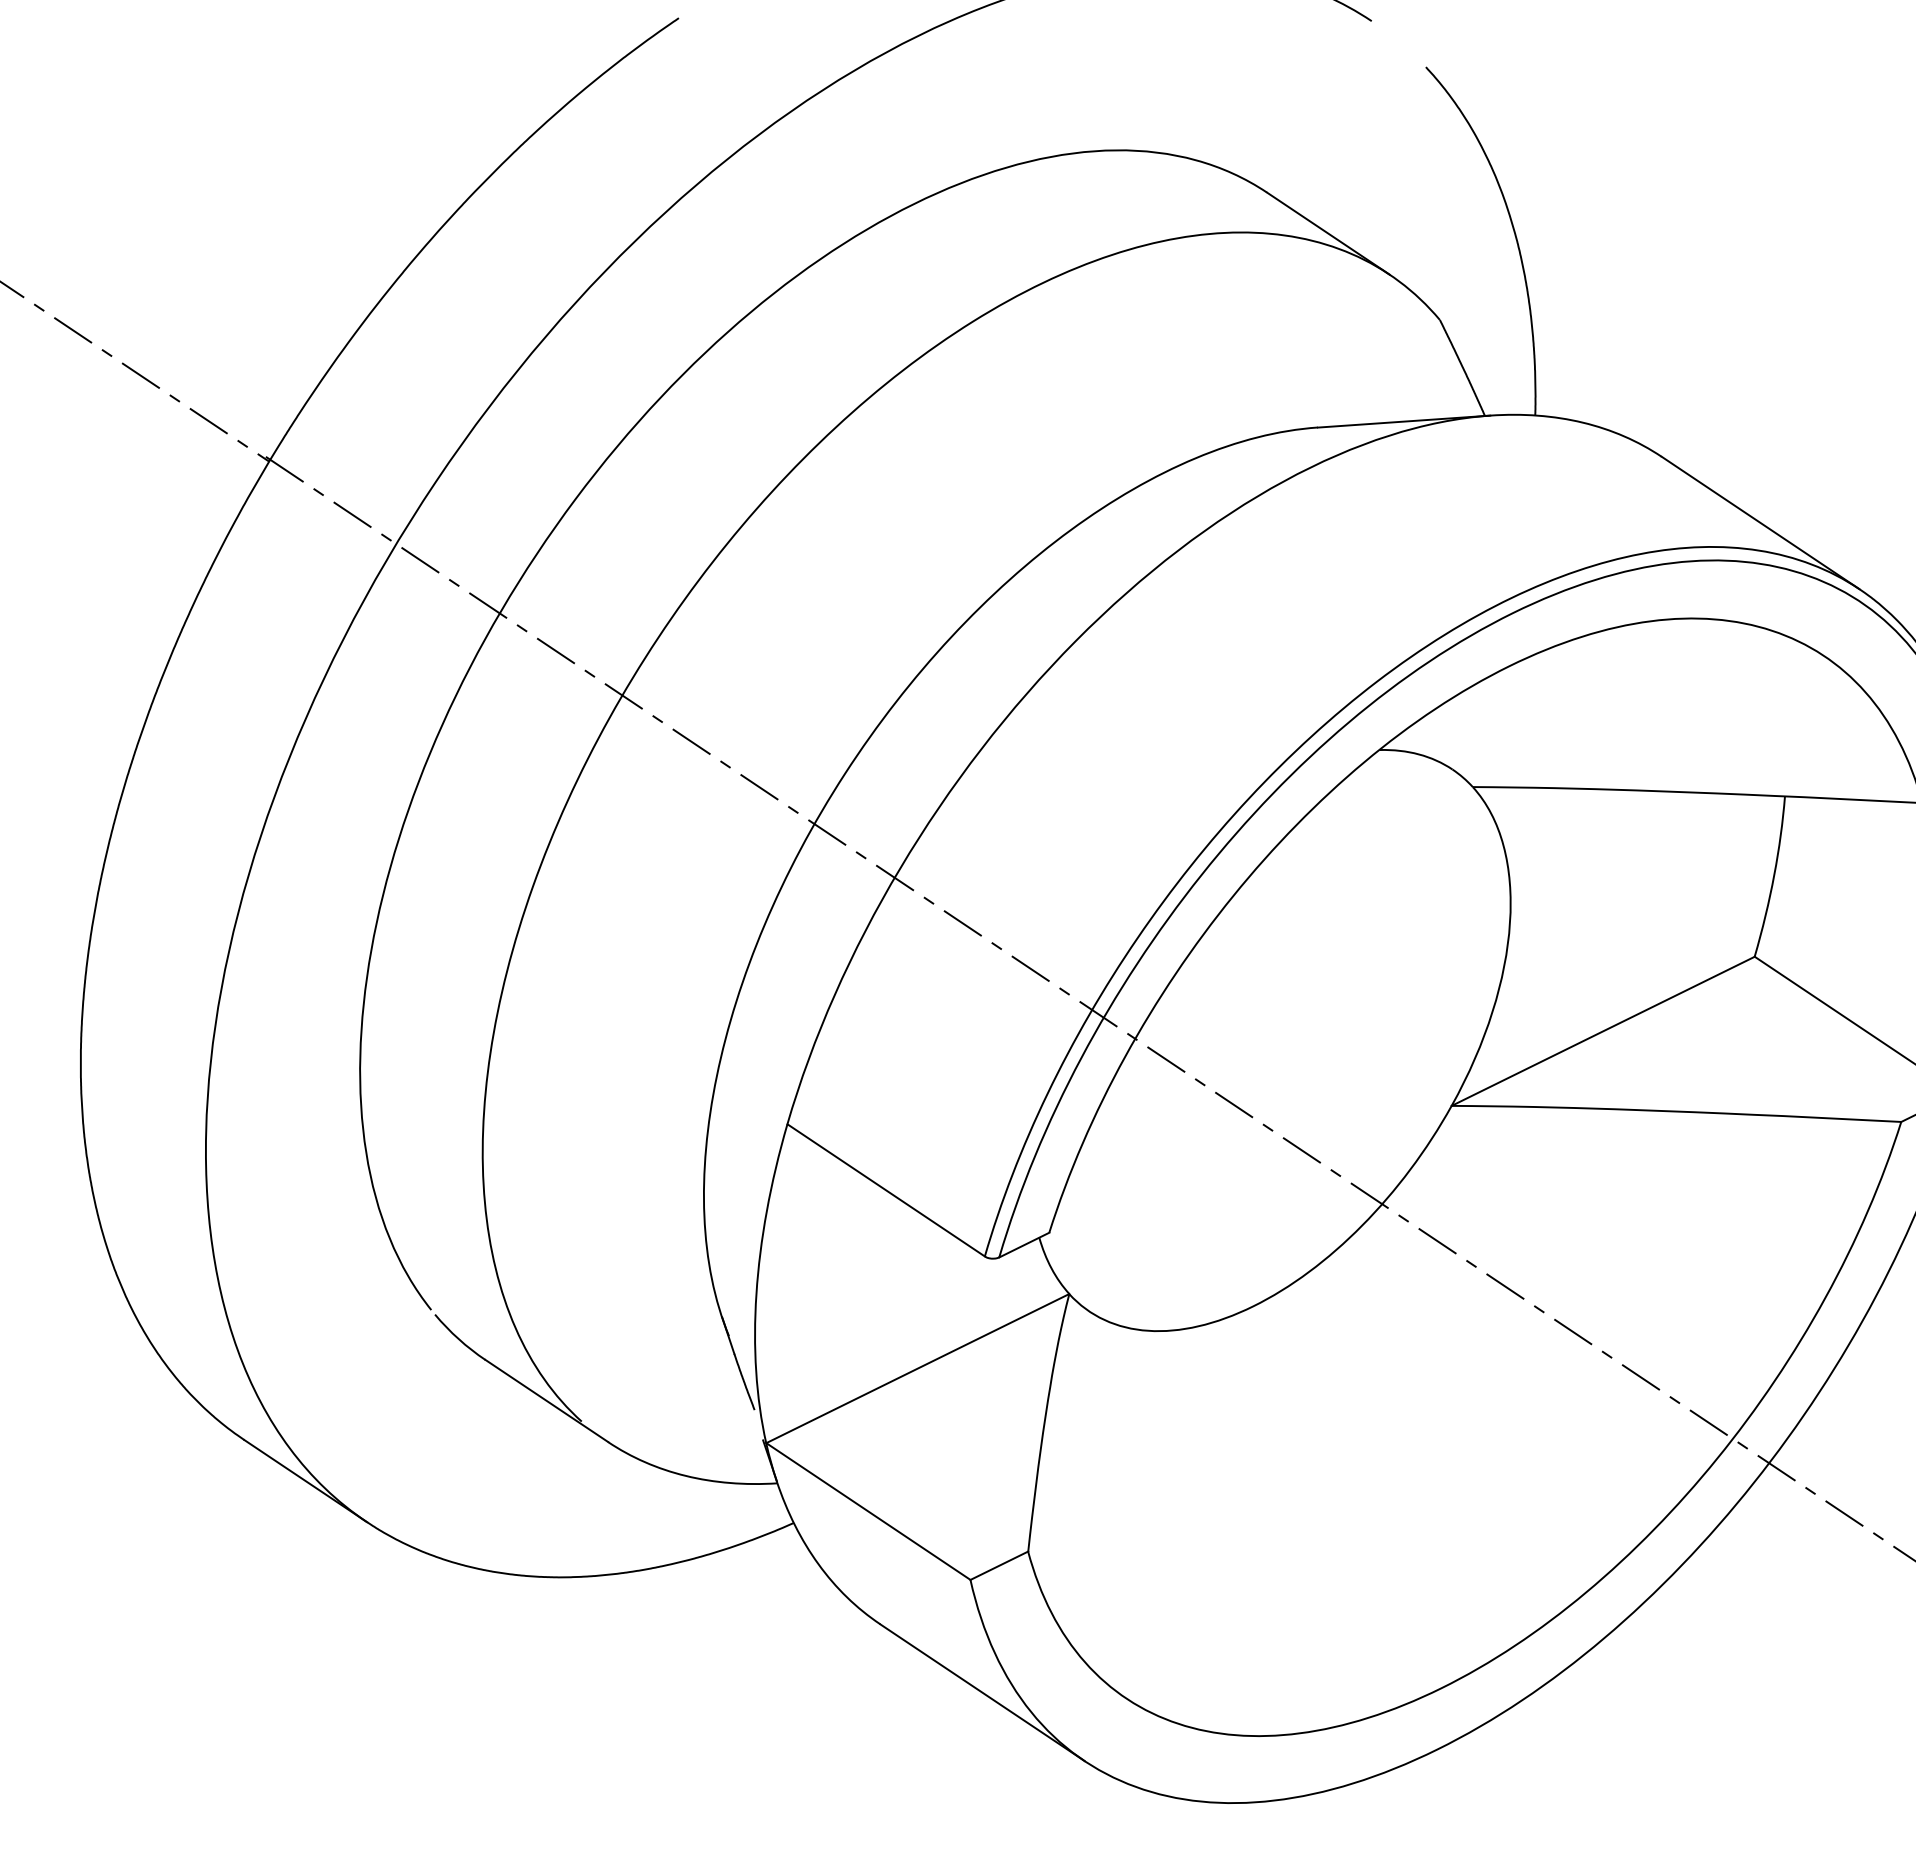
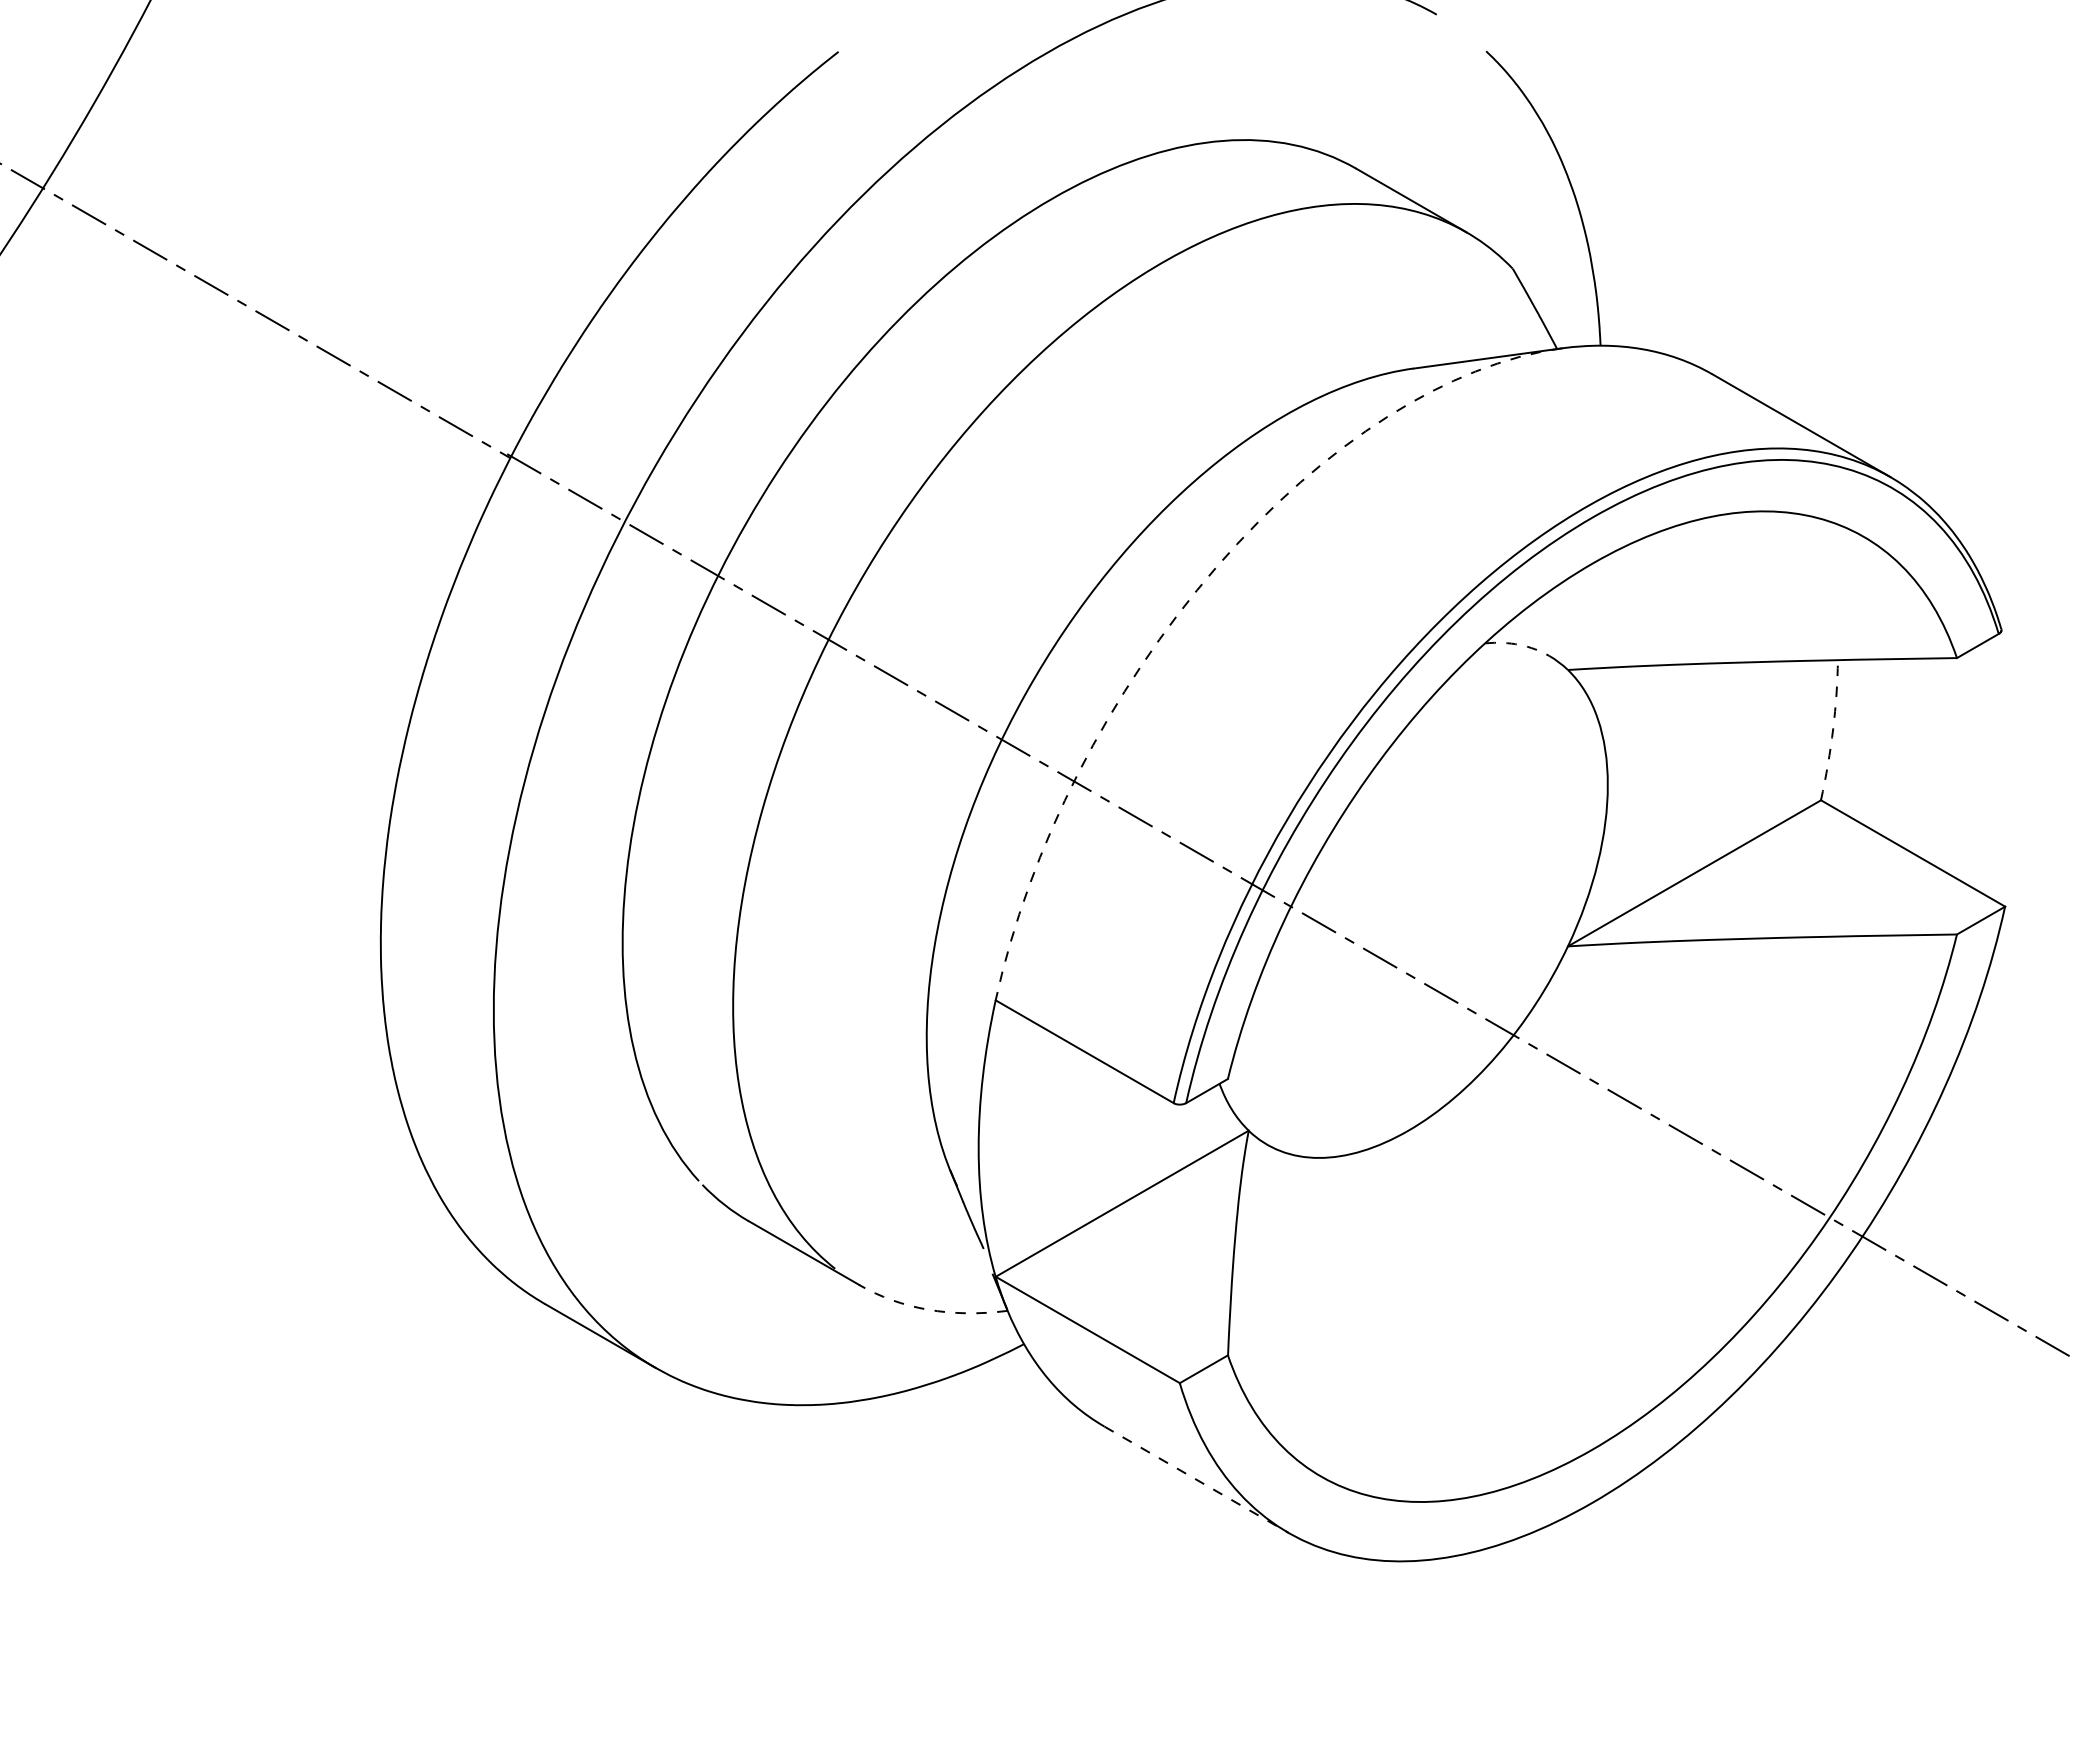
arc: (1046, 672) -> (1193, 595), solid -> dashed
arc: (1418, 753) -> (1519, 644), solid -> dashed
arc: (1774, 876) -> (1833, 729), solid -> dashed
arc: (688, 1475) -> (930, 1309), solid -> dashed
line: (983, 1693) -> (1197, 1480), solid -> dashed

